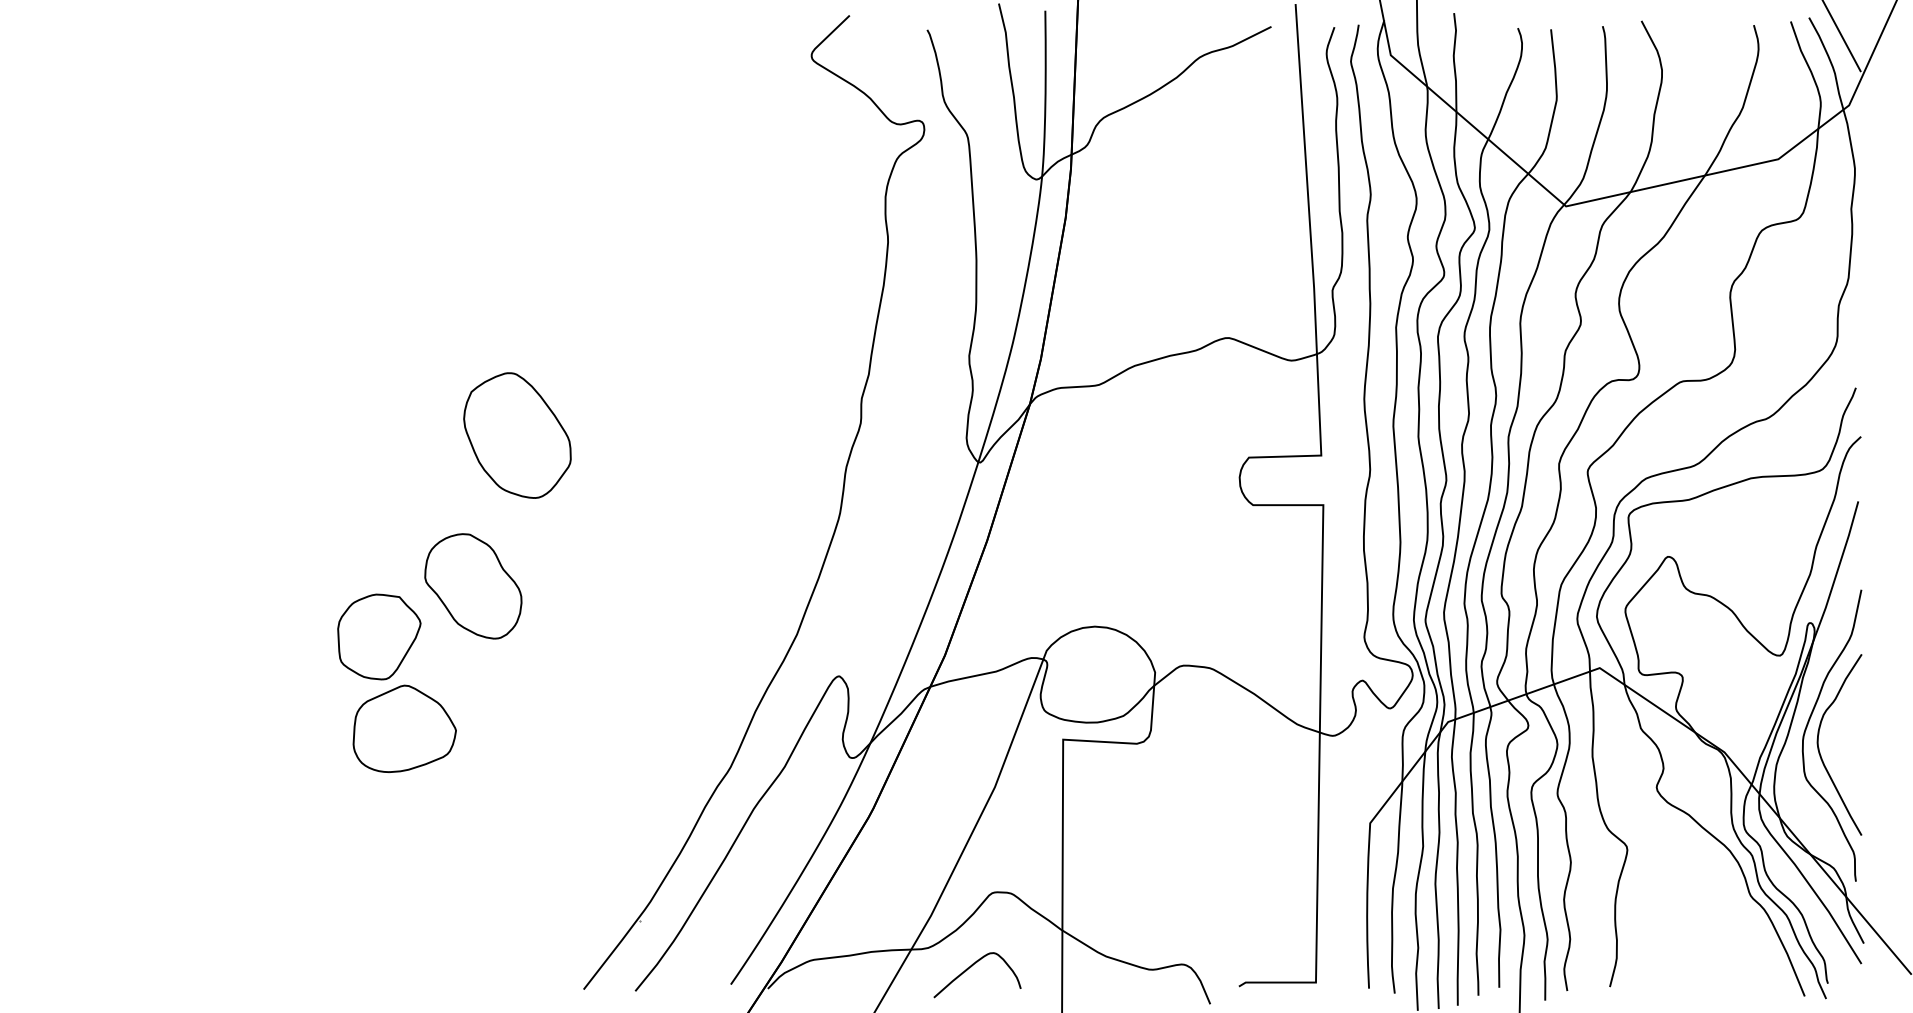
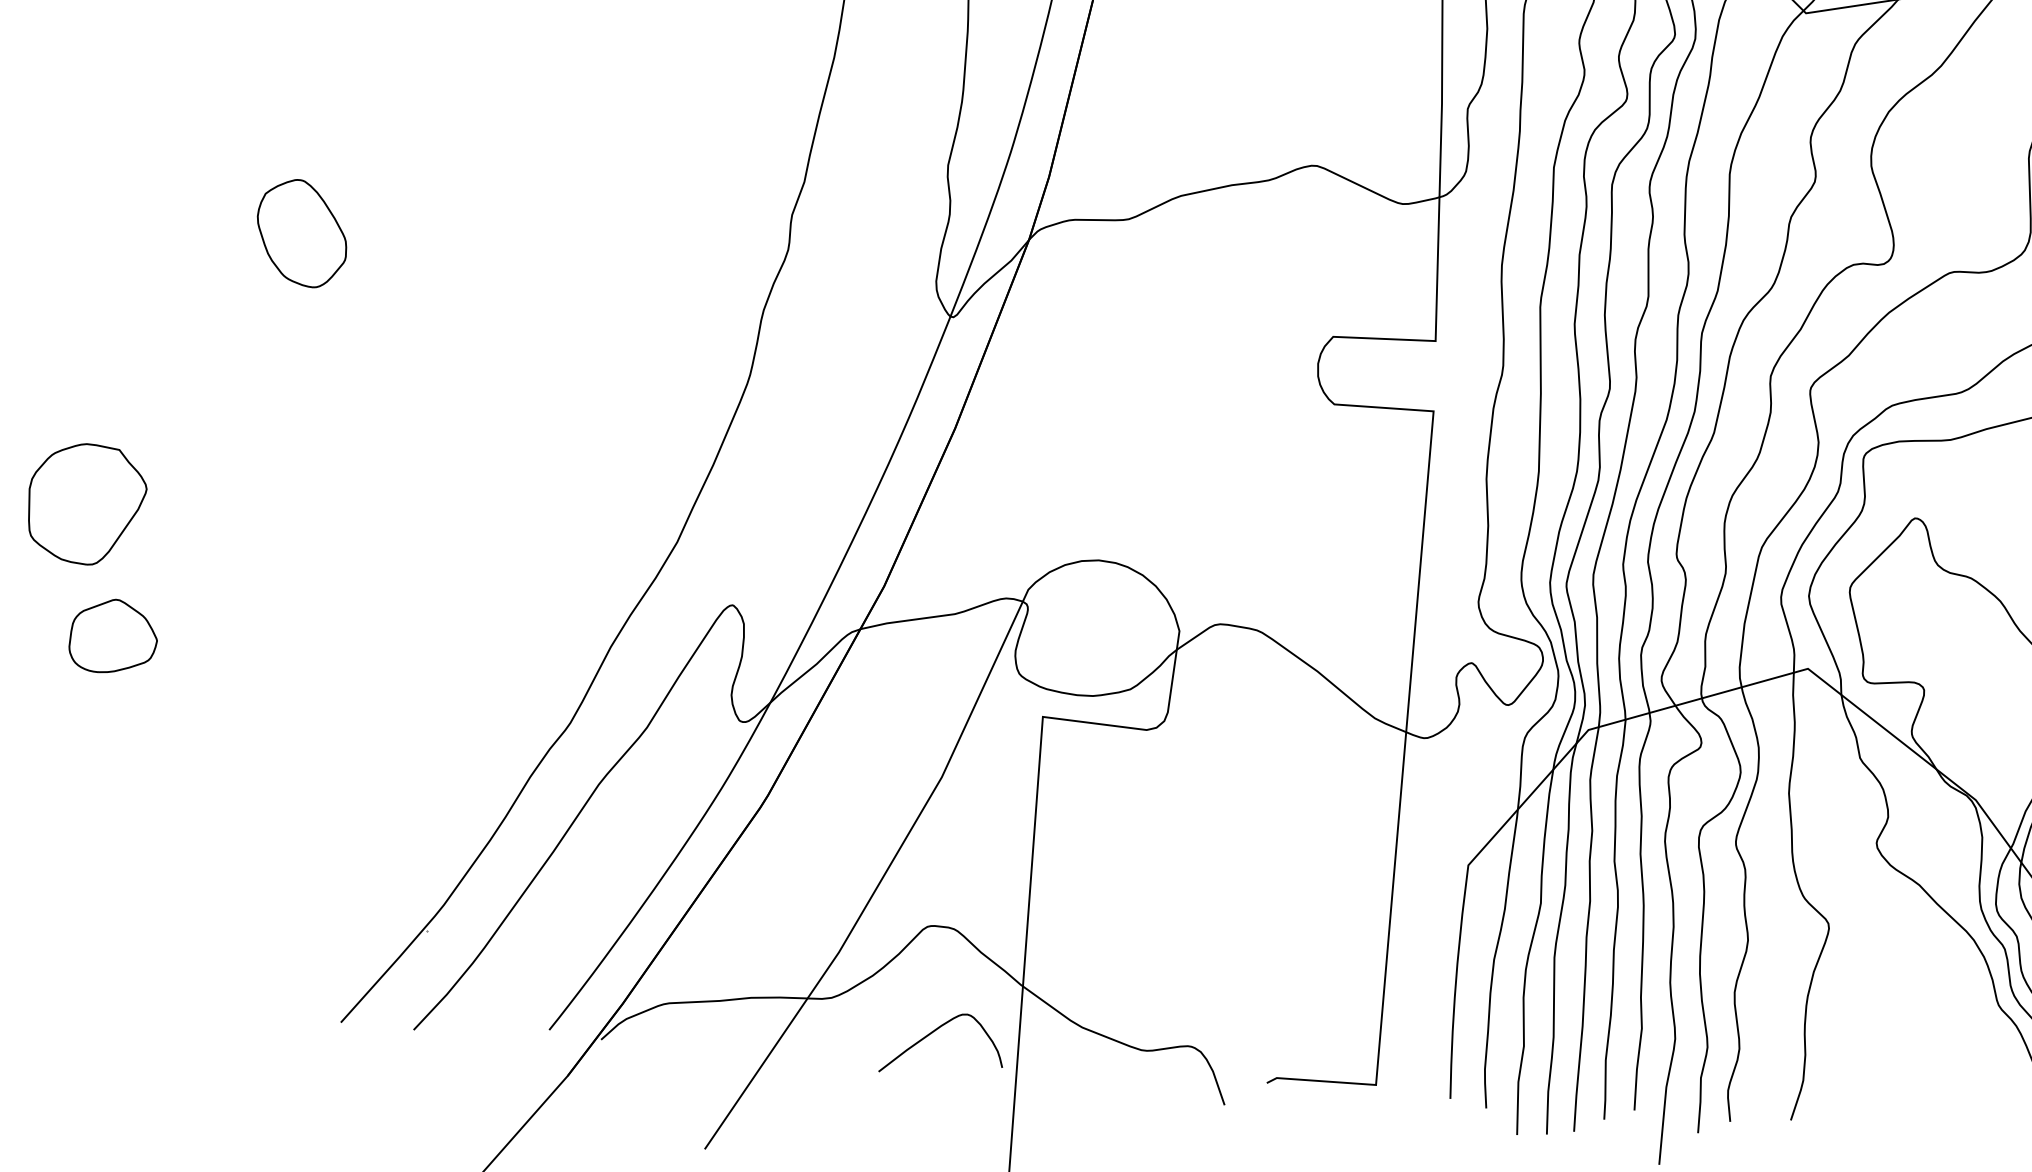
part: (517, 435) -> (302, 233), size x0.6
part: (473, 586) -> (225, 442), removed
part: (404, 728) -> (113, 636), size x0.6
curve: (971, 967) -> (934, 1032), moved

